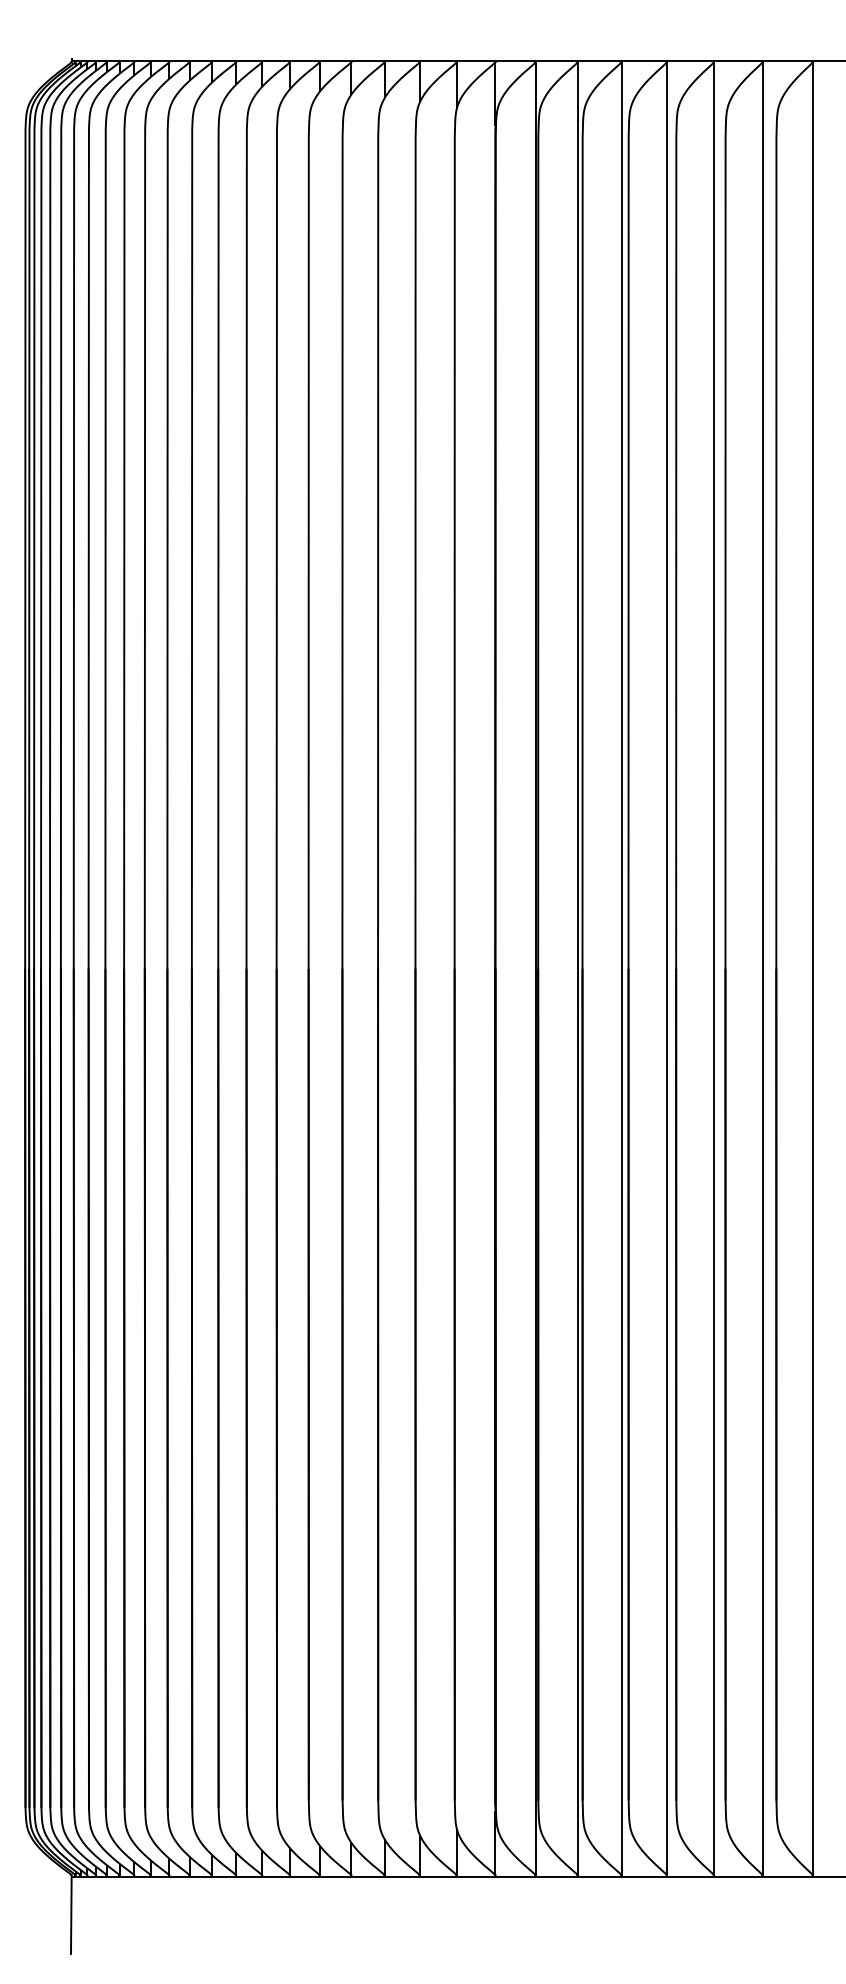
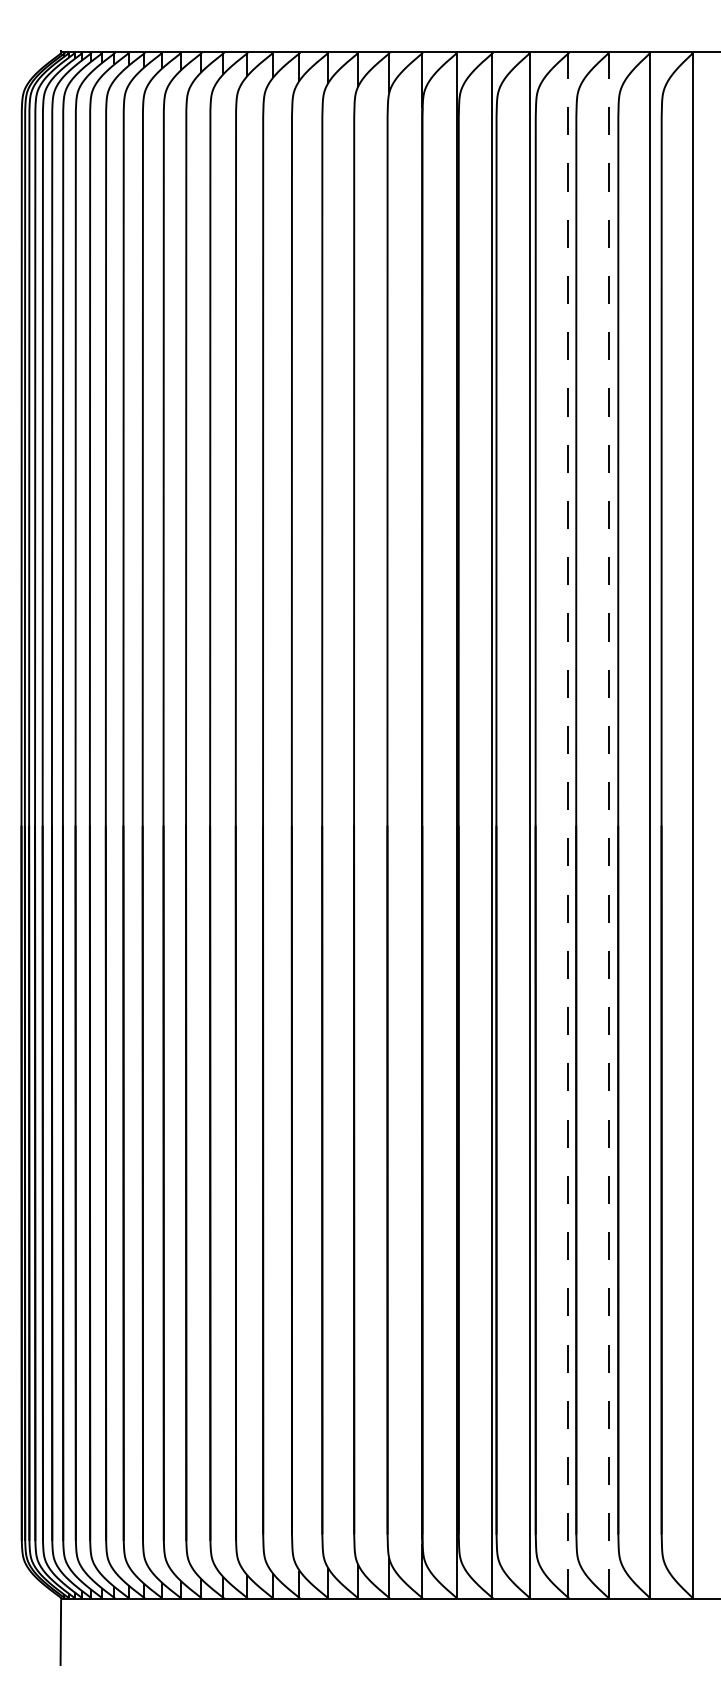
line: (667, 968) -> (568, 825), solid -> dashed
line: (714, 968) -> (608, 825), solid -> dashed

